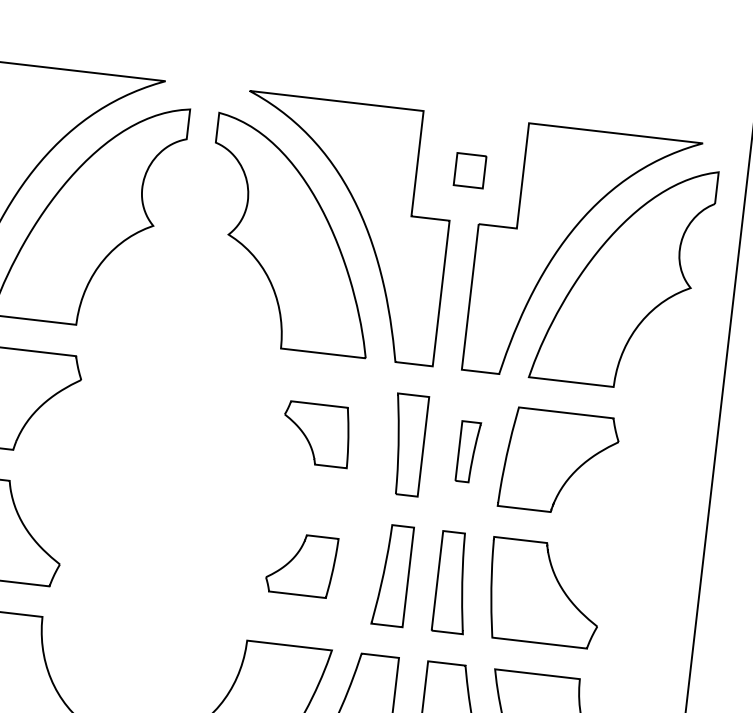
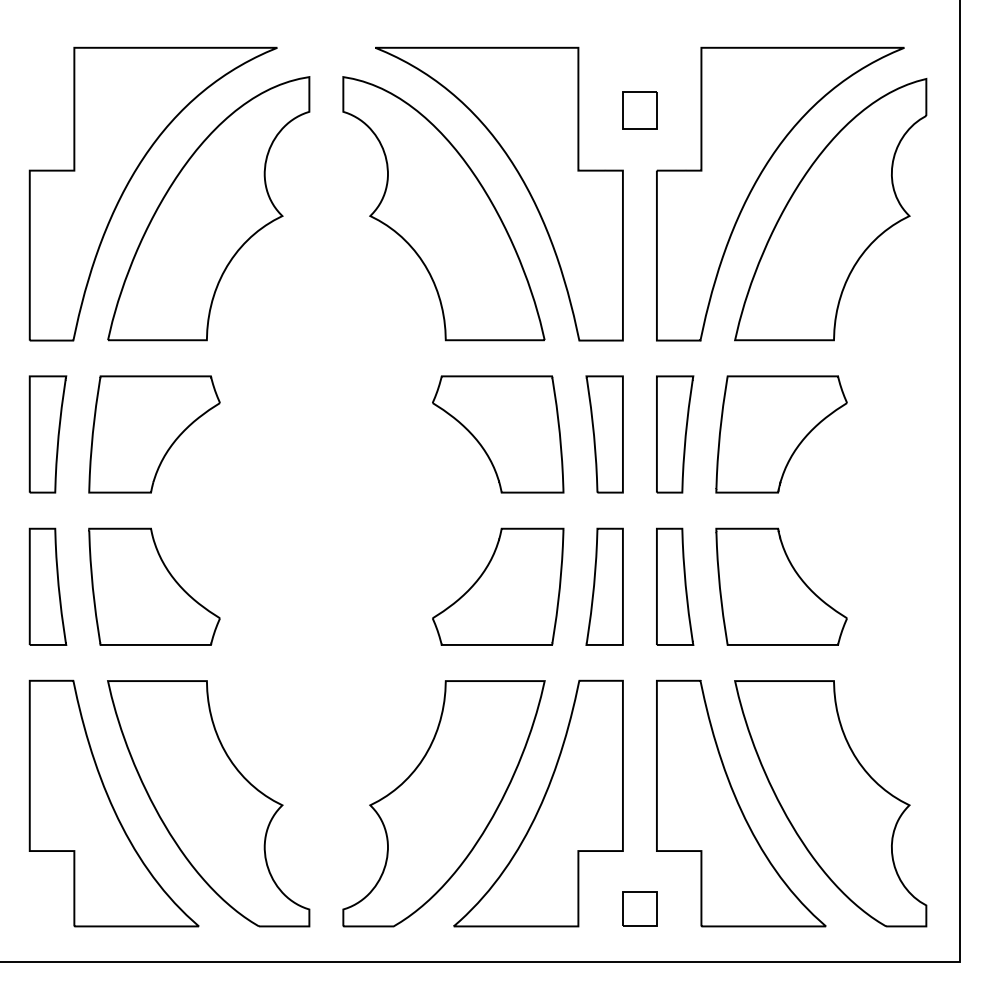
part: (316, 434) -> (498, 434), size x1.67
part: (468, 452) -> (675, 434), size x1.67
part: (301, 564) -> (498, 586), size x1.67

